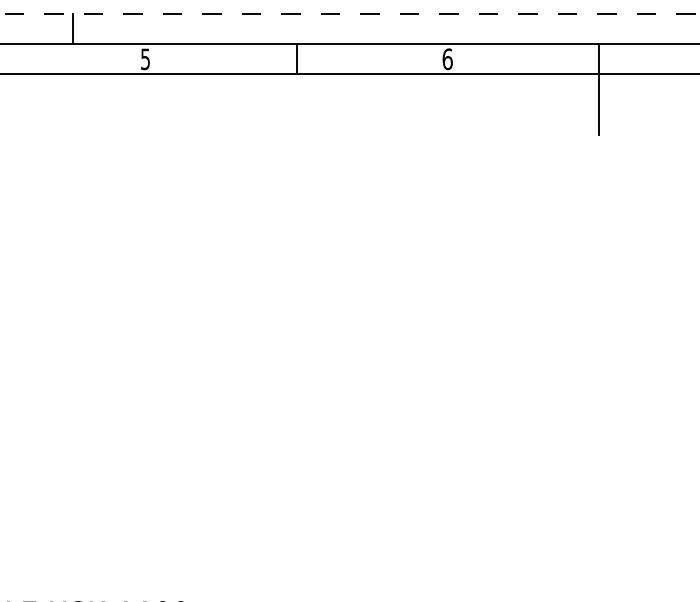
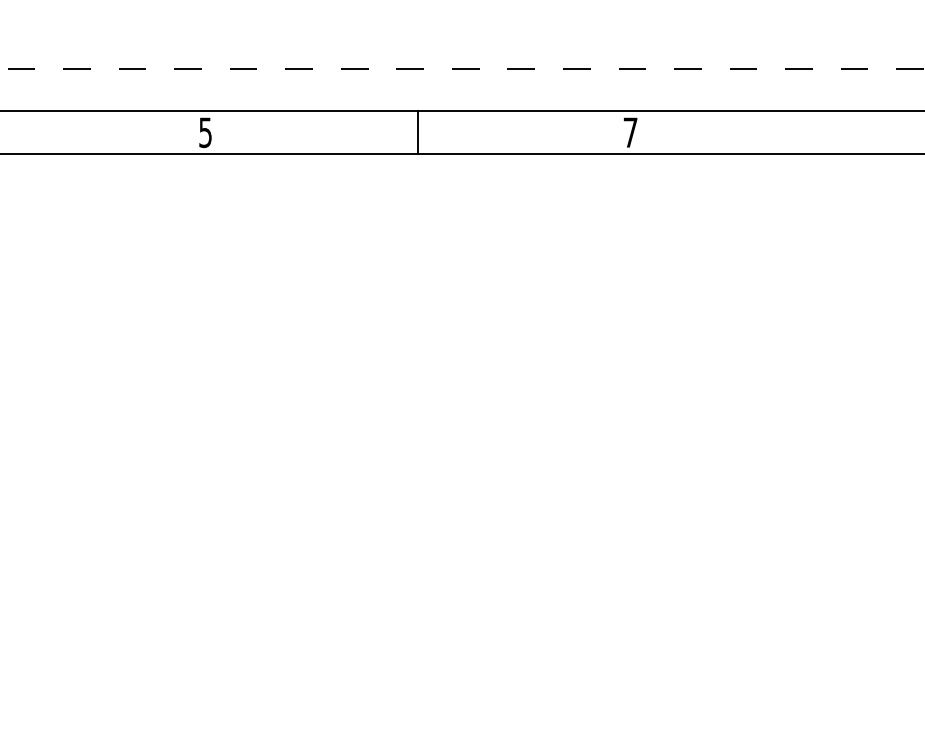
line: (73, 29) -> (104, 90), removed
text: (447, 59) -> (630, 132), 6 -> 7
line: (598, 89) -> (842, 175), removed

